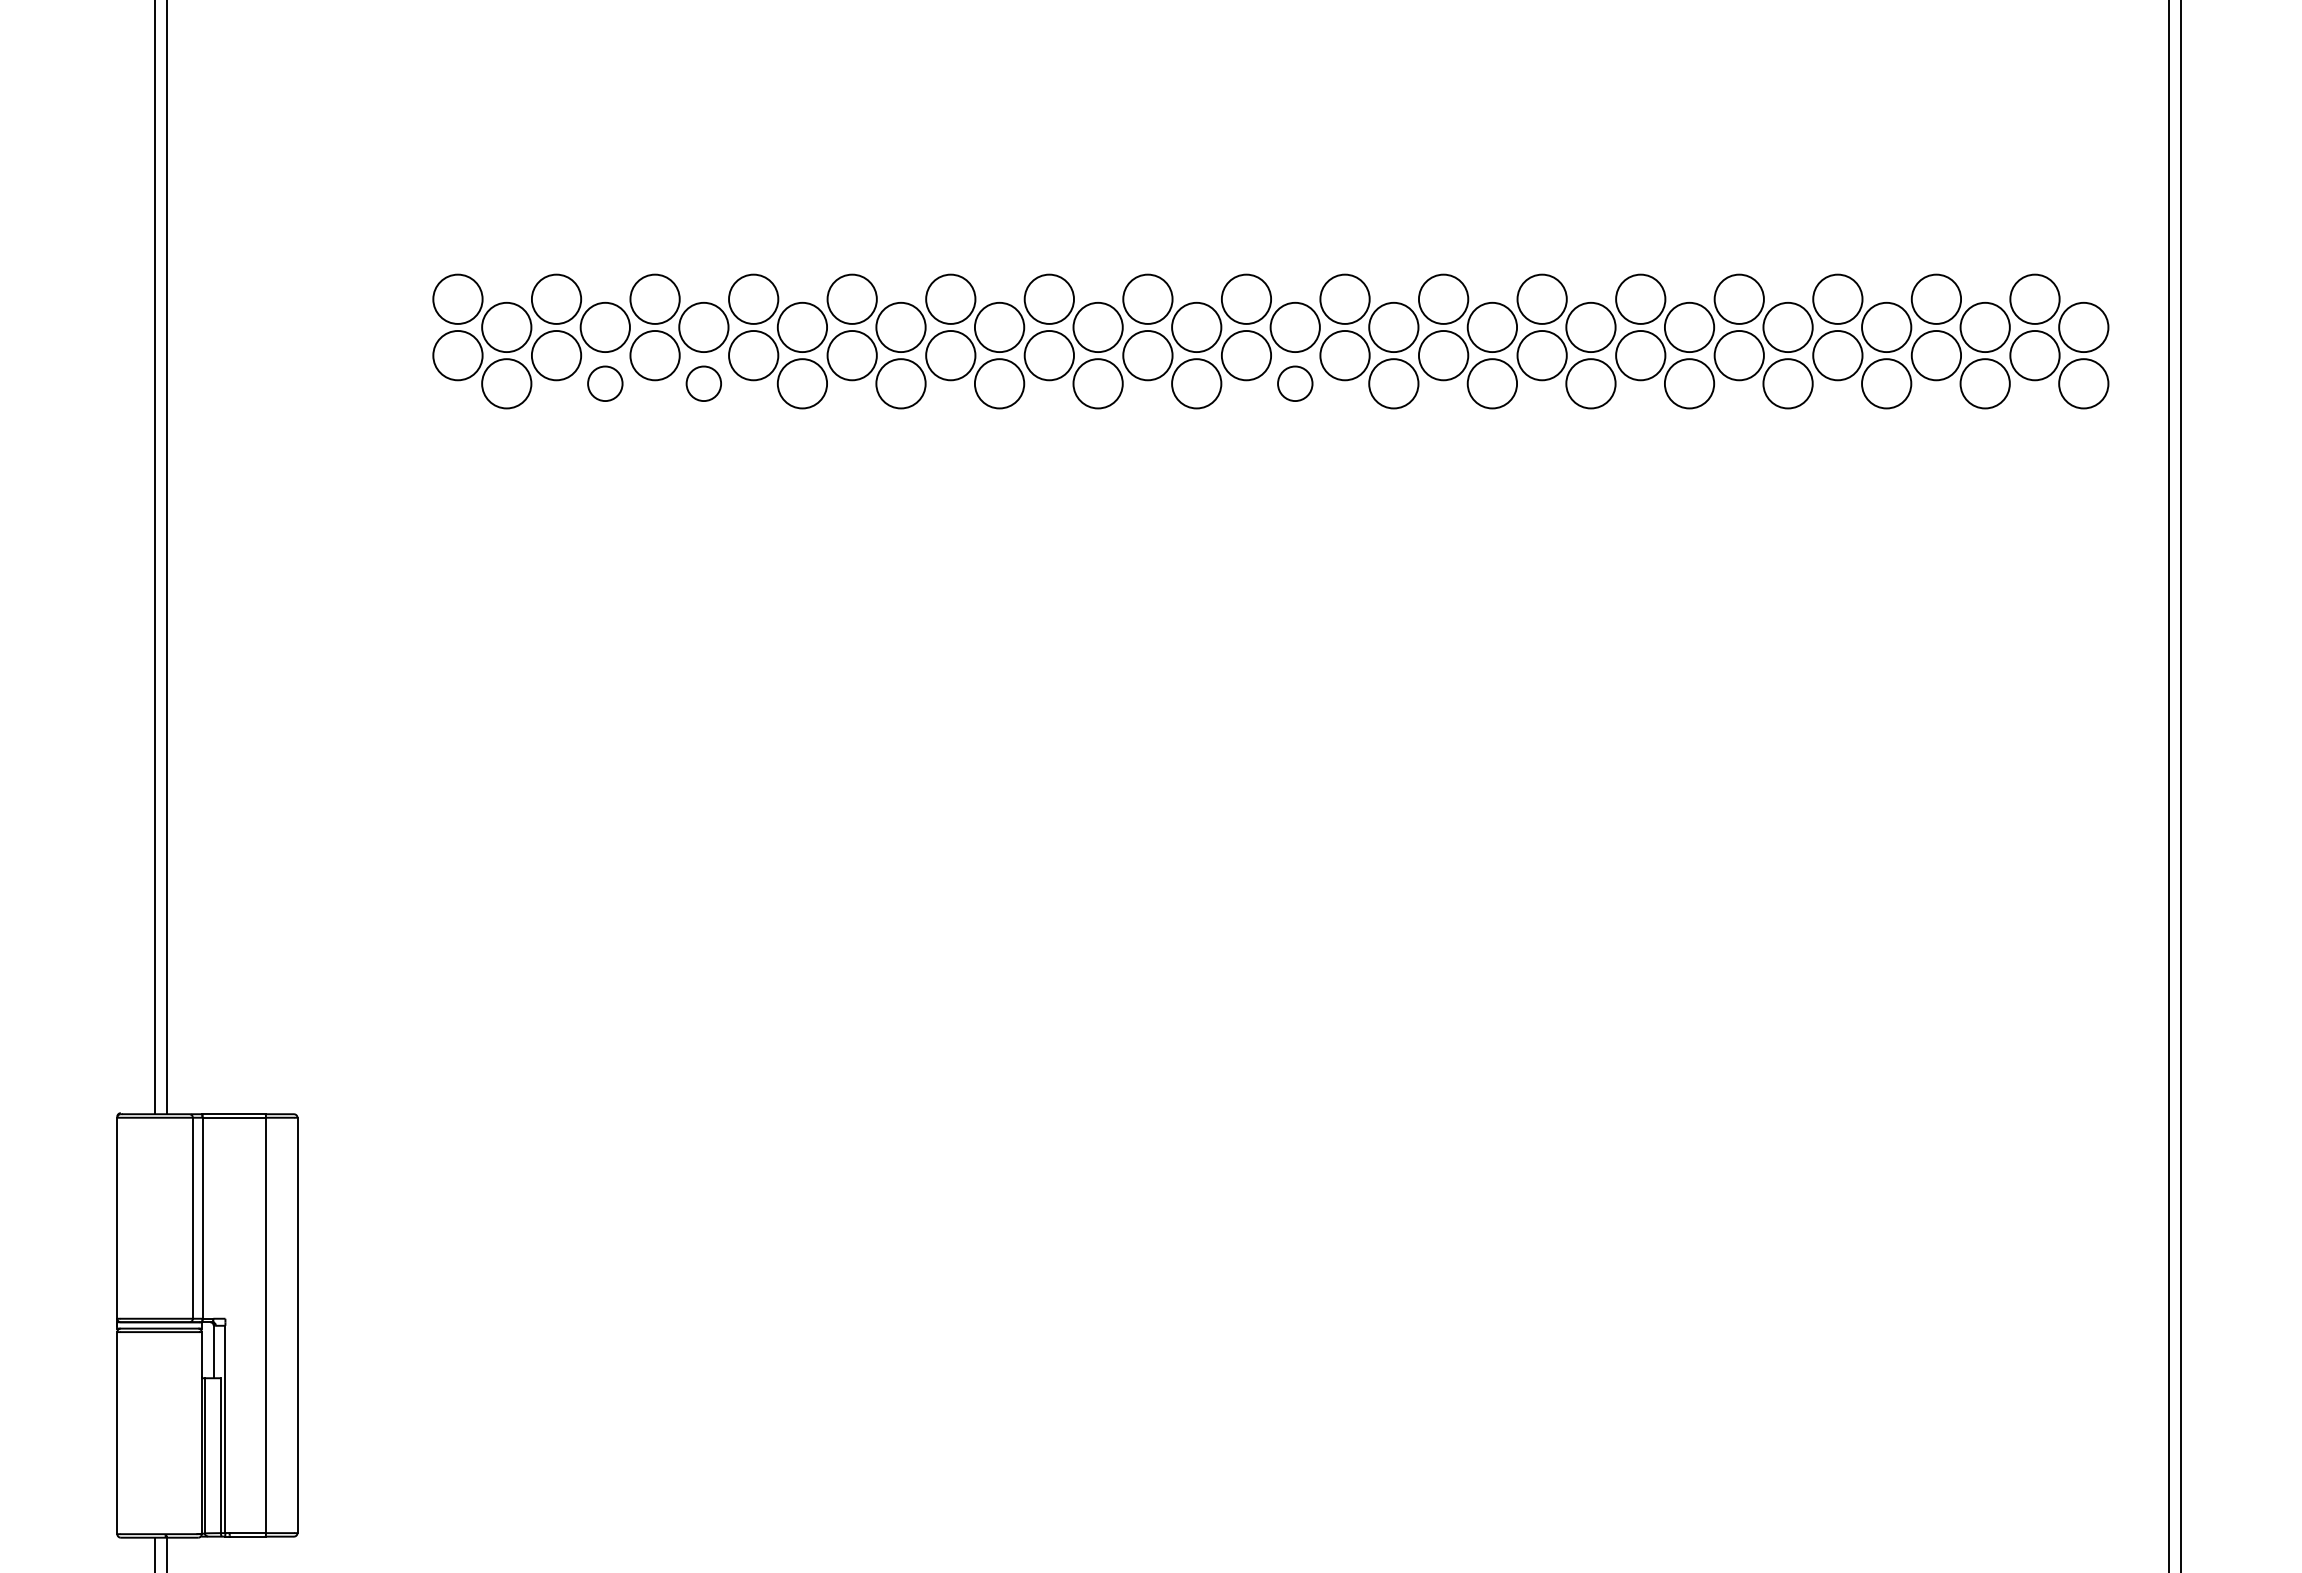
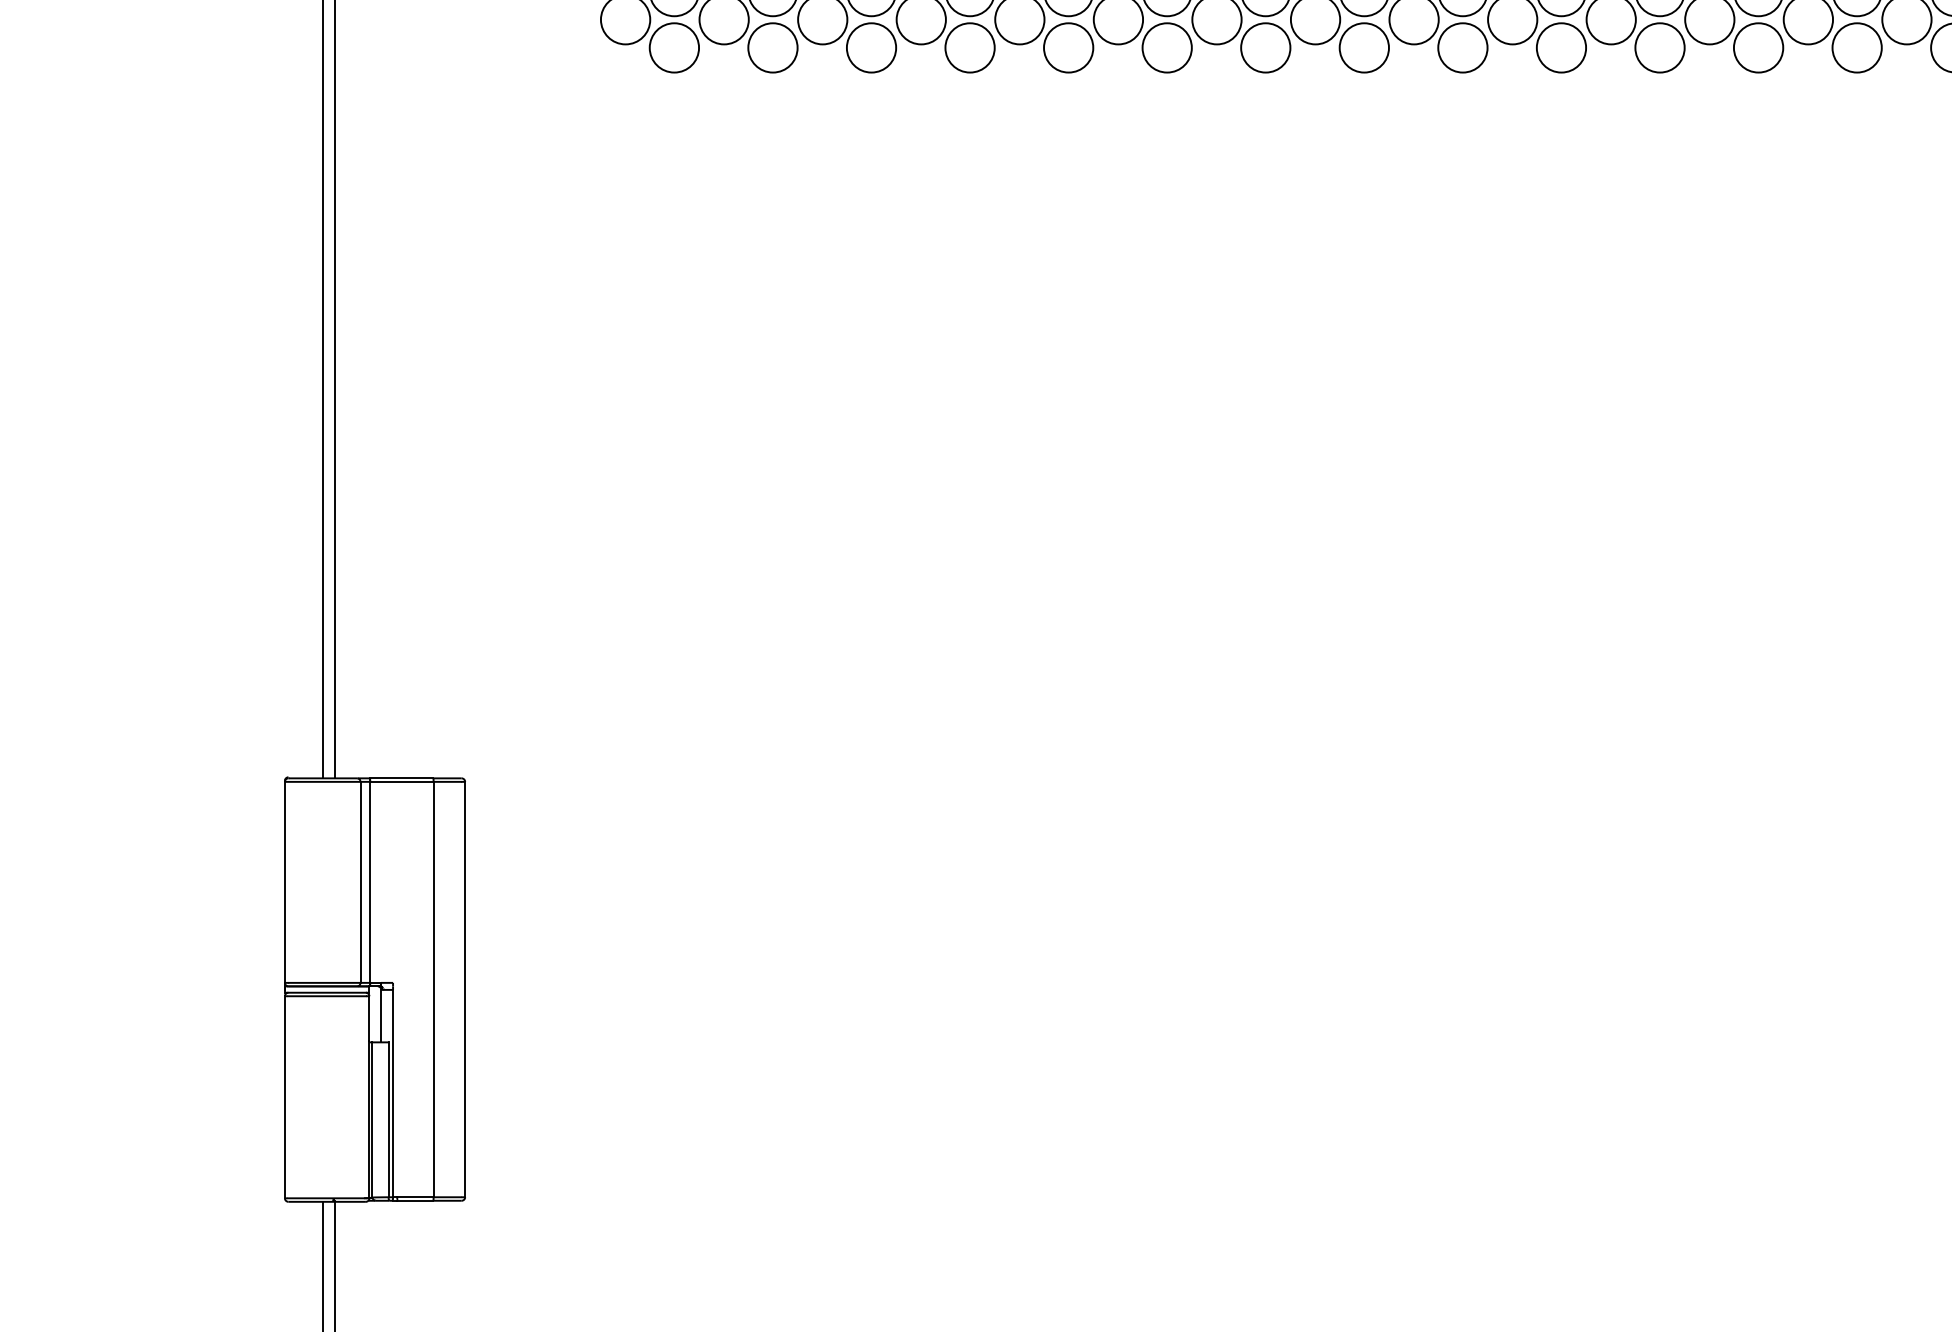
circle: (604, 383) -> (772, 47), size x1.43
circle: (703, 383) -> (871, 47), size x1.43
circle: (1294, 383) -> (1462, 47), size x1.43

